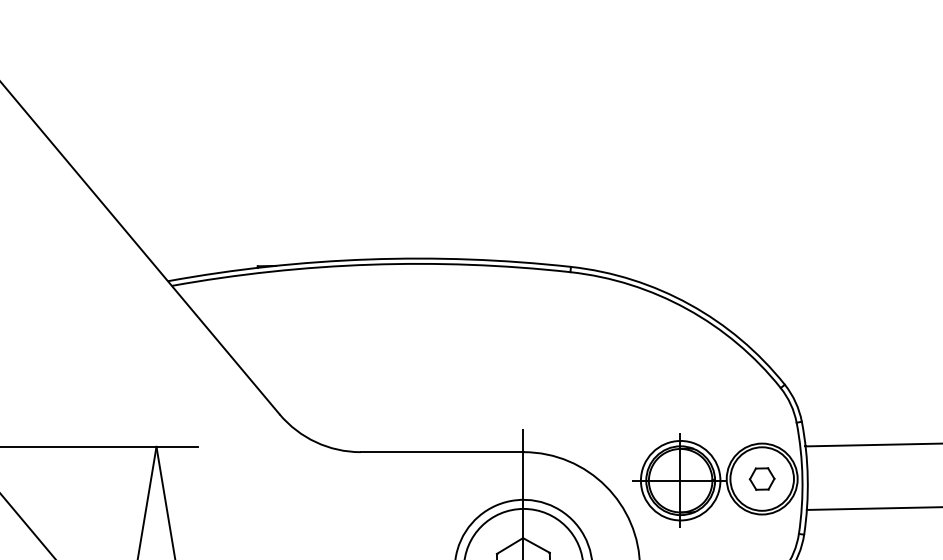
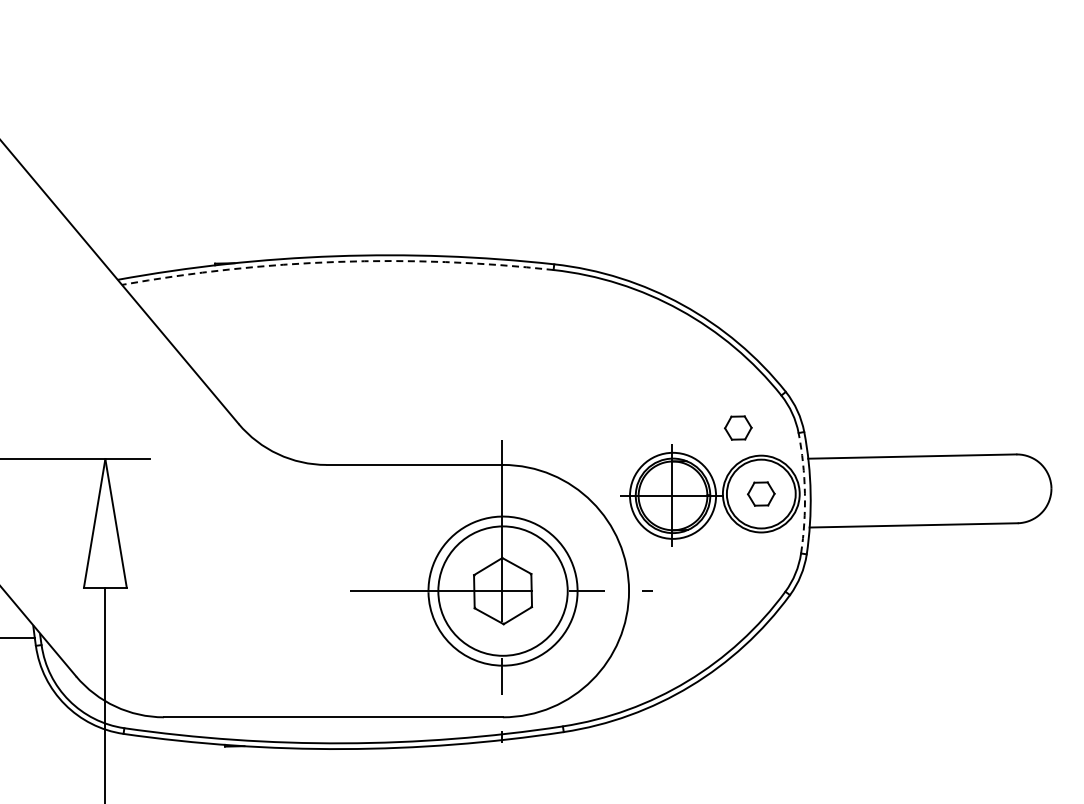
arc: (370, 264) -> (337, 261), solid -> dashed
part: (741, 417) -> (738, 427), added
arc: (802, 478) -> (804, 493), solid -> dashed

